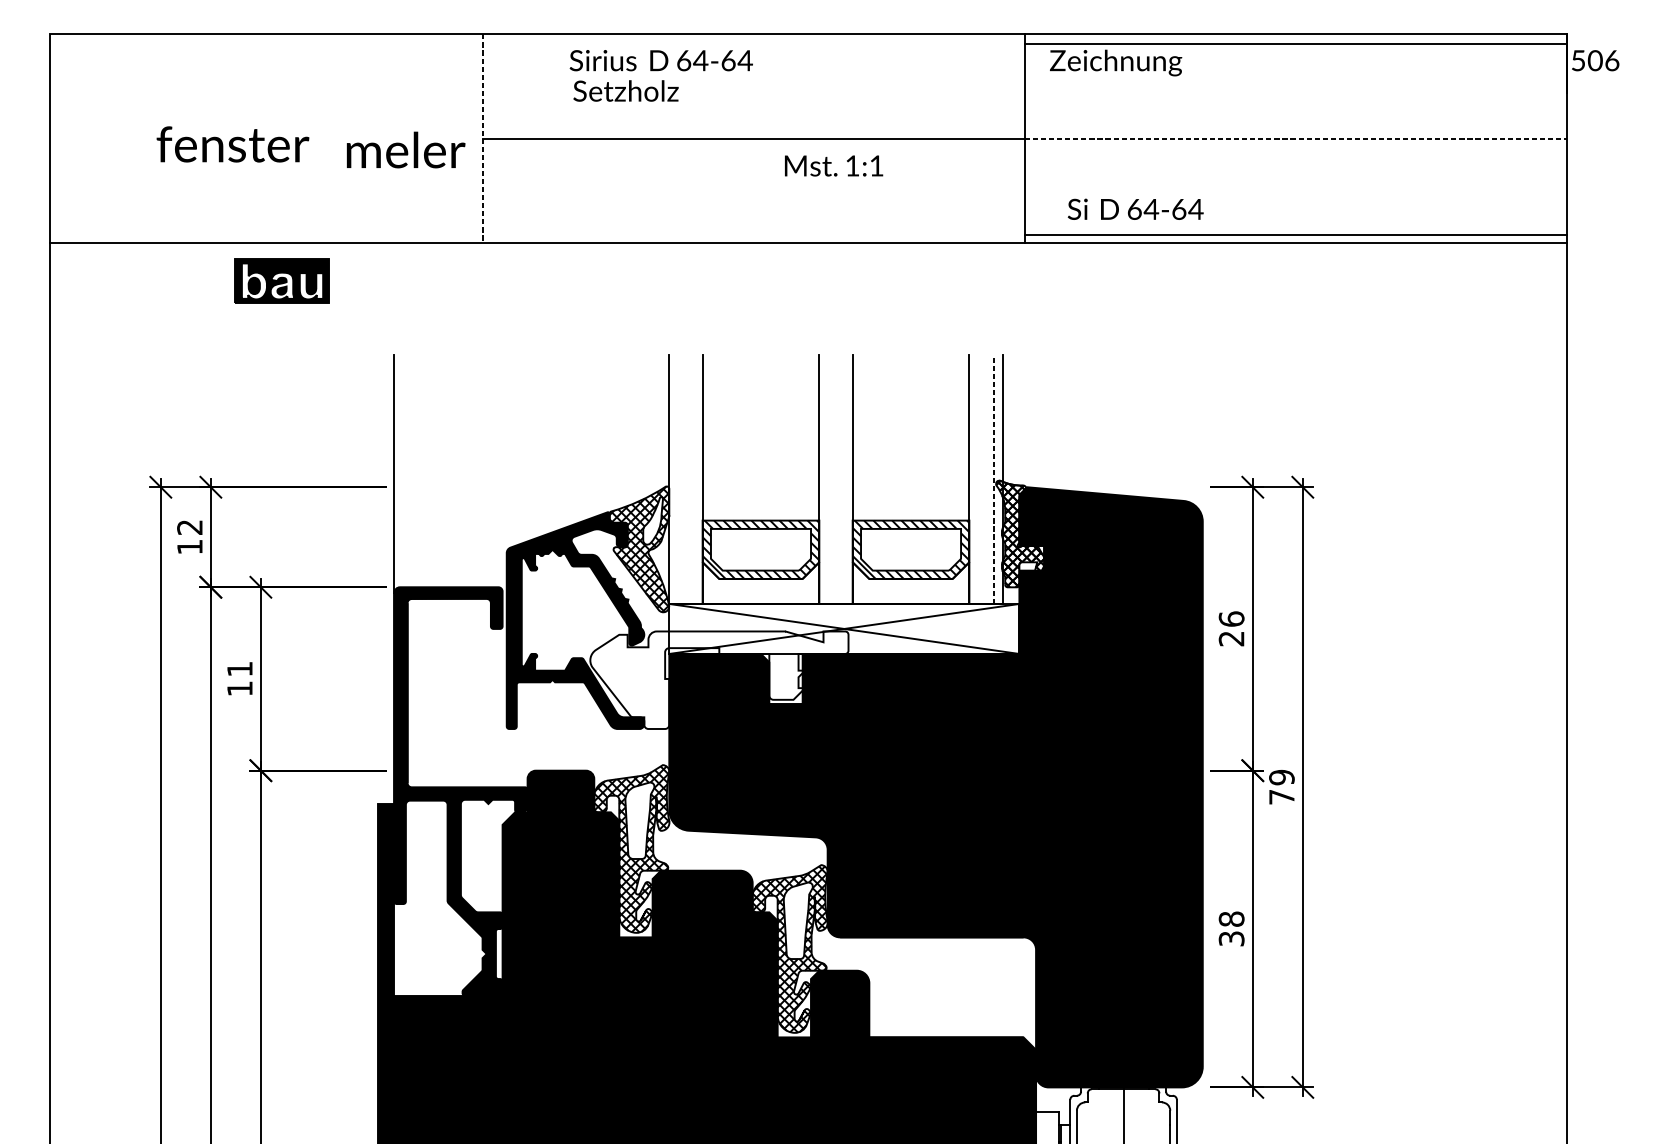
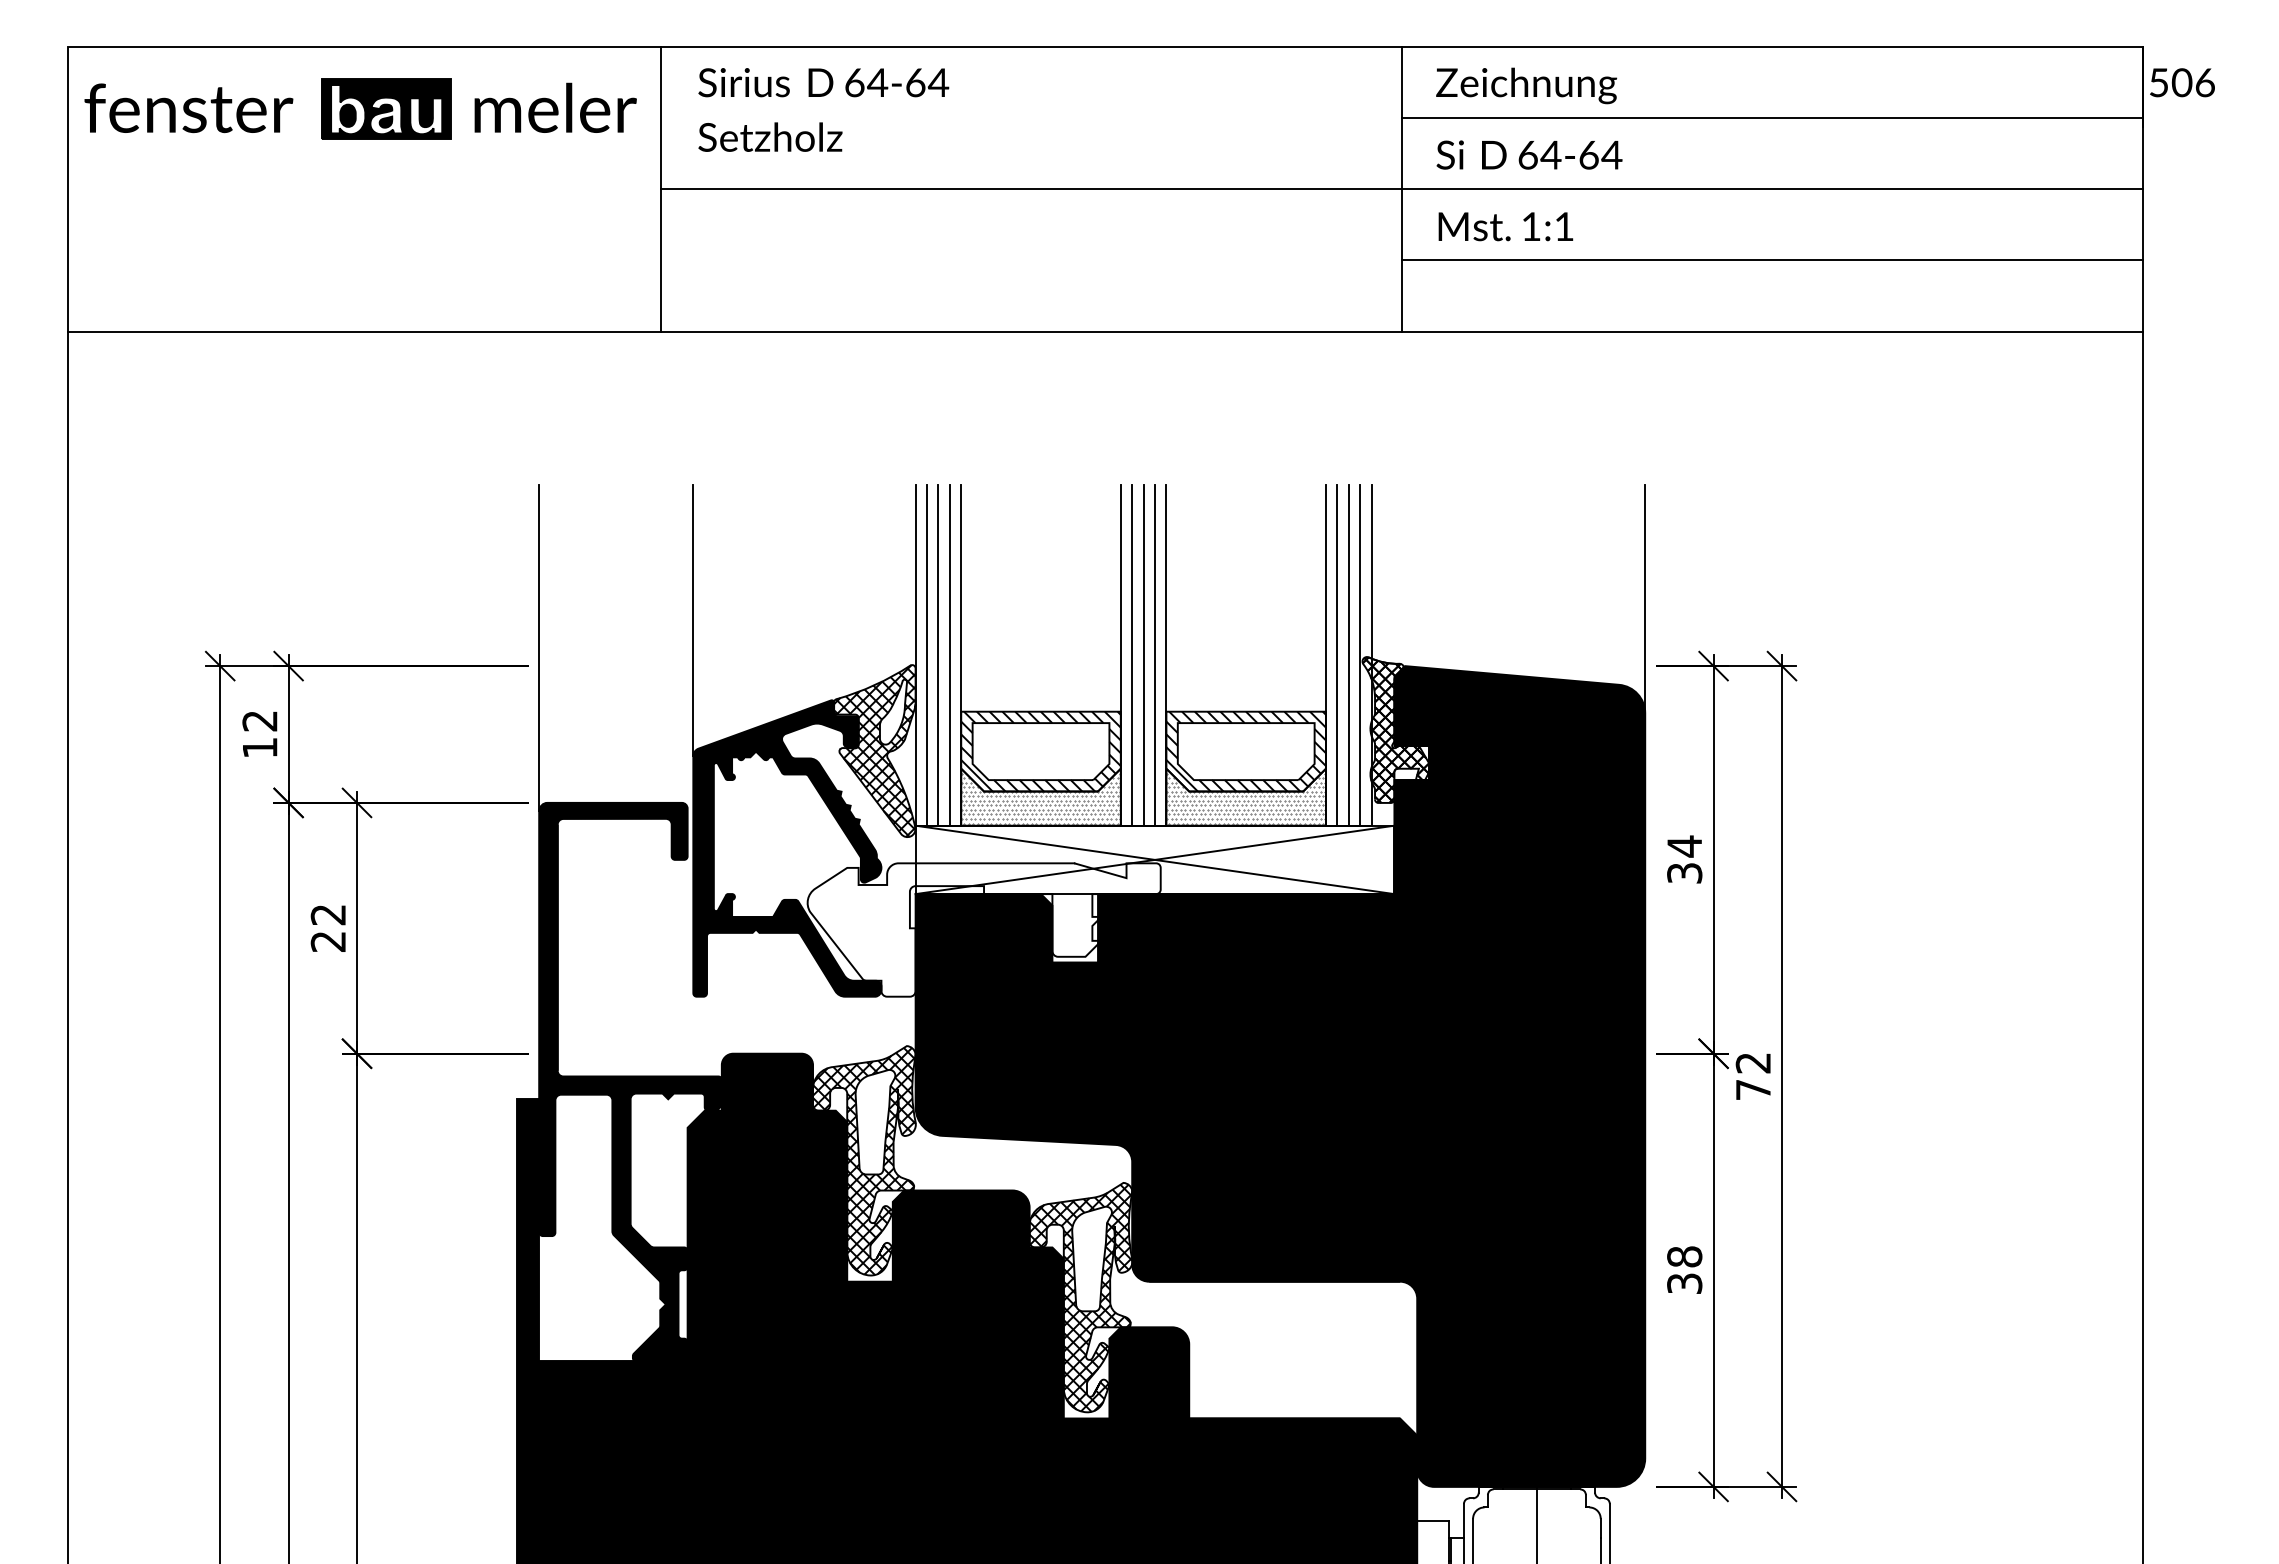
line: (1295, 43) -> (1772, 117), moved
text: (661, 60) -> (823, 82), moved
text: (626, 90) -> (770, 136), moved
line: (482, 138) -> (660, 189), dashed -> solid
line: (1296, 138) -> (1773, 189), dashed -> solid
text: (232, 144) -> (188, 108), moved
text: (405, 149) -> (555, 107), moved
text: (833, 165) -> (1505, 226), moved
text: (1135, 208) -> (1529, 154), moved
line: (1295, 234) -> (1772, 260), moved
part: (282, 280) -> (386, 108), moved
line: (1202, 442) -> (1645, 604), added
line: (506, 453) -> (693, 620), added
line: (677, 478) -> (927, 654), added
line: (686, 478) -> (938, 654), added
line: (694, 478) -> (949, 654), added
line: (827, 478) -> (1132, 654), added
line: (835, 478) -> (1143, 654), added
line: (844, 478) -> (1155, 654), added
line: (977, 478) -> (1337, 654), added
line: (985, 478) -> (1348, 654), added
line: (994, 478) -> (1360, 654), dashed -> solid
hatch: (760, 584) -> (1040, 798), added
hatch: (911, 584) -> (1246, 798), added
text: (1231, 628) -> (1684, 859), 26 -> 34
text: (239, 679) -> (327, 928), 11 -> 22
text: (1281, 777) -> (1753, 1062), 79 -> 72

